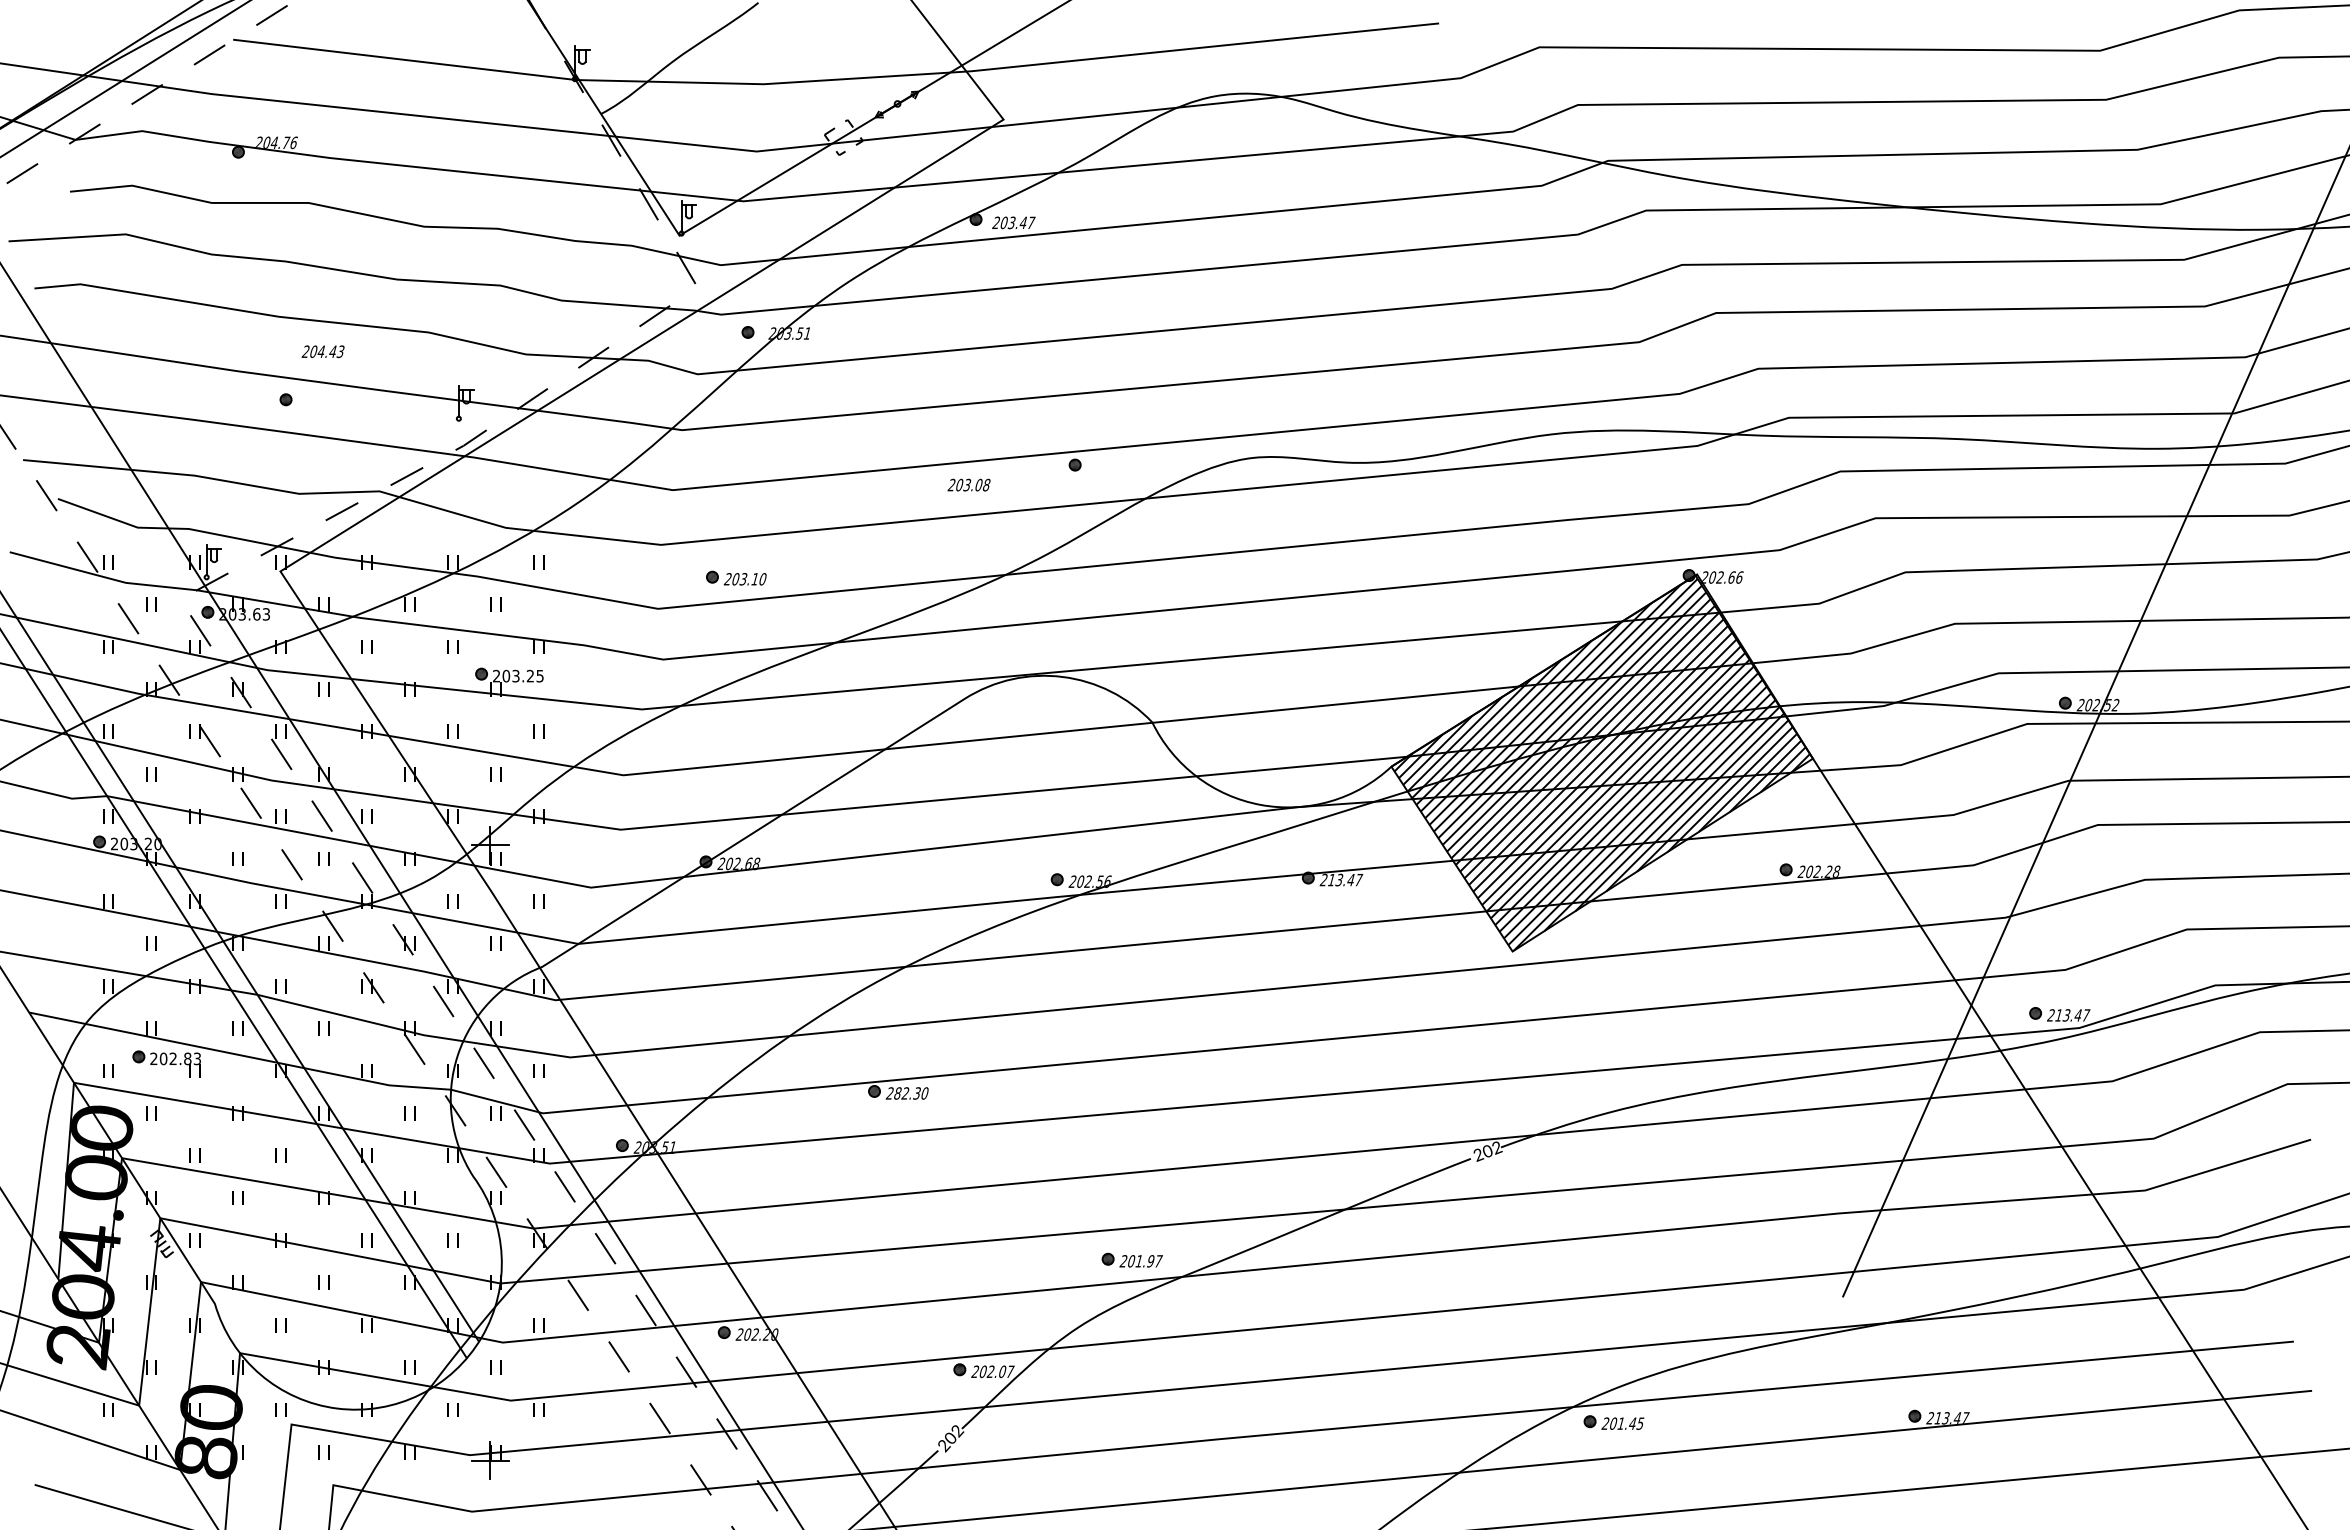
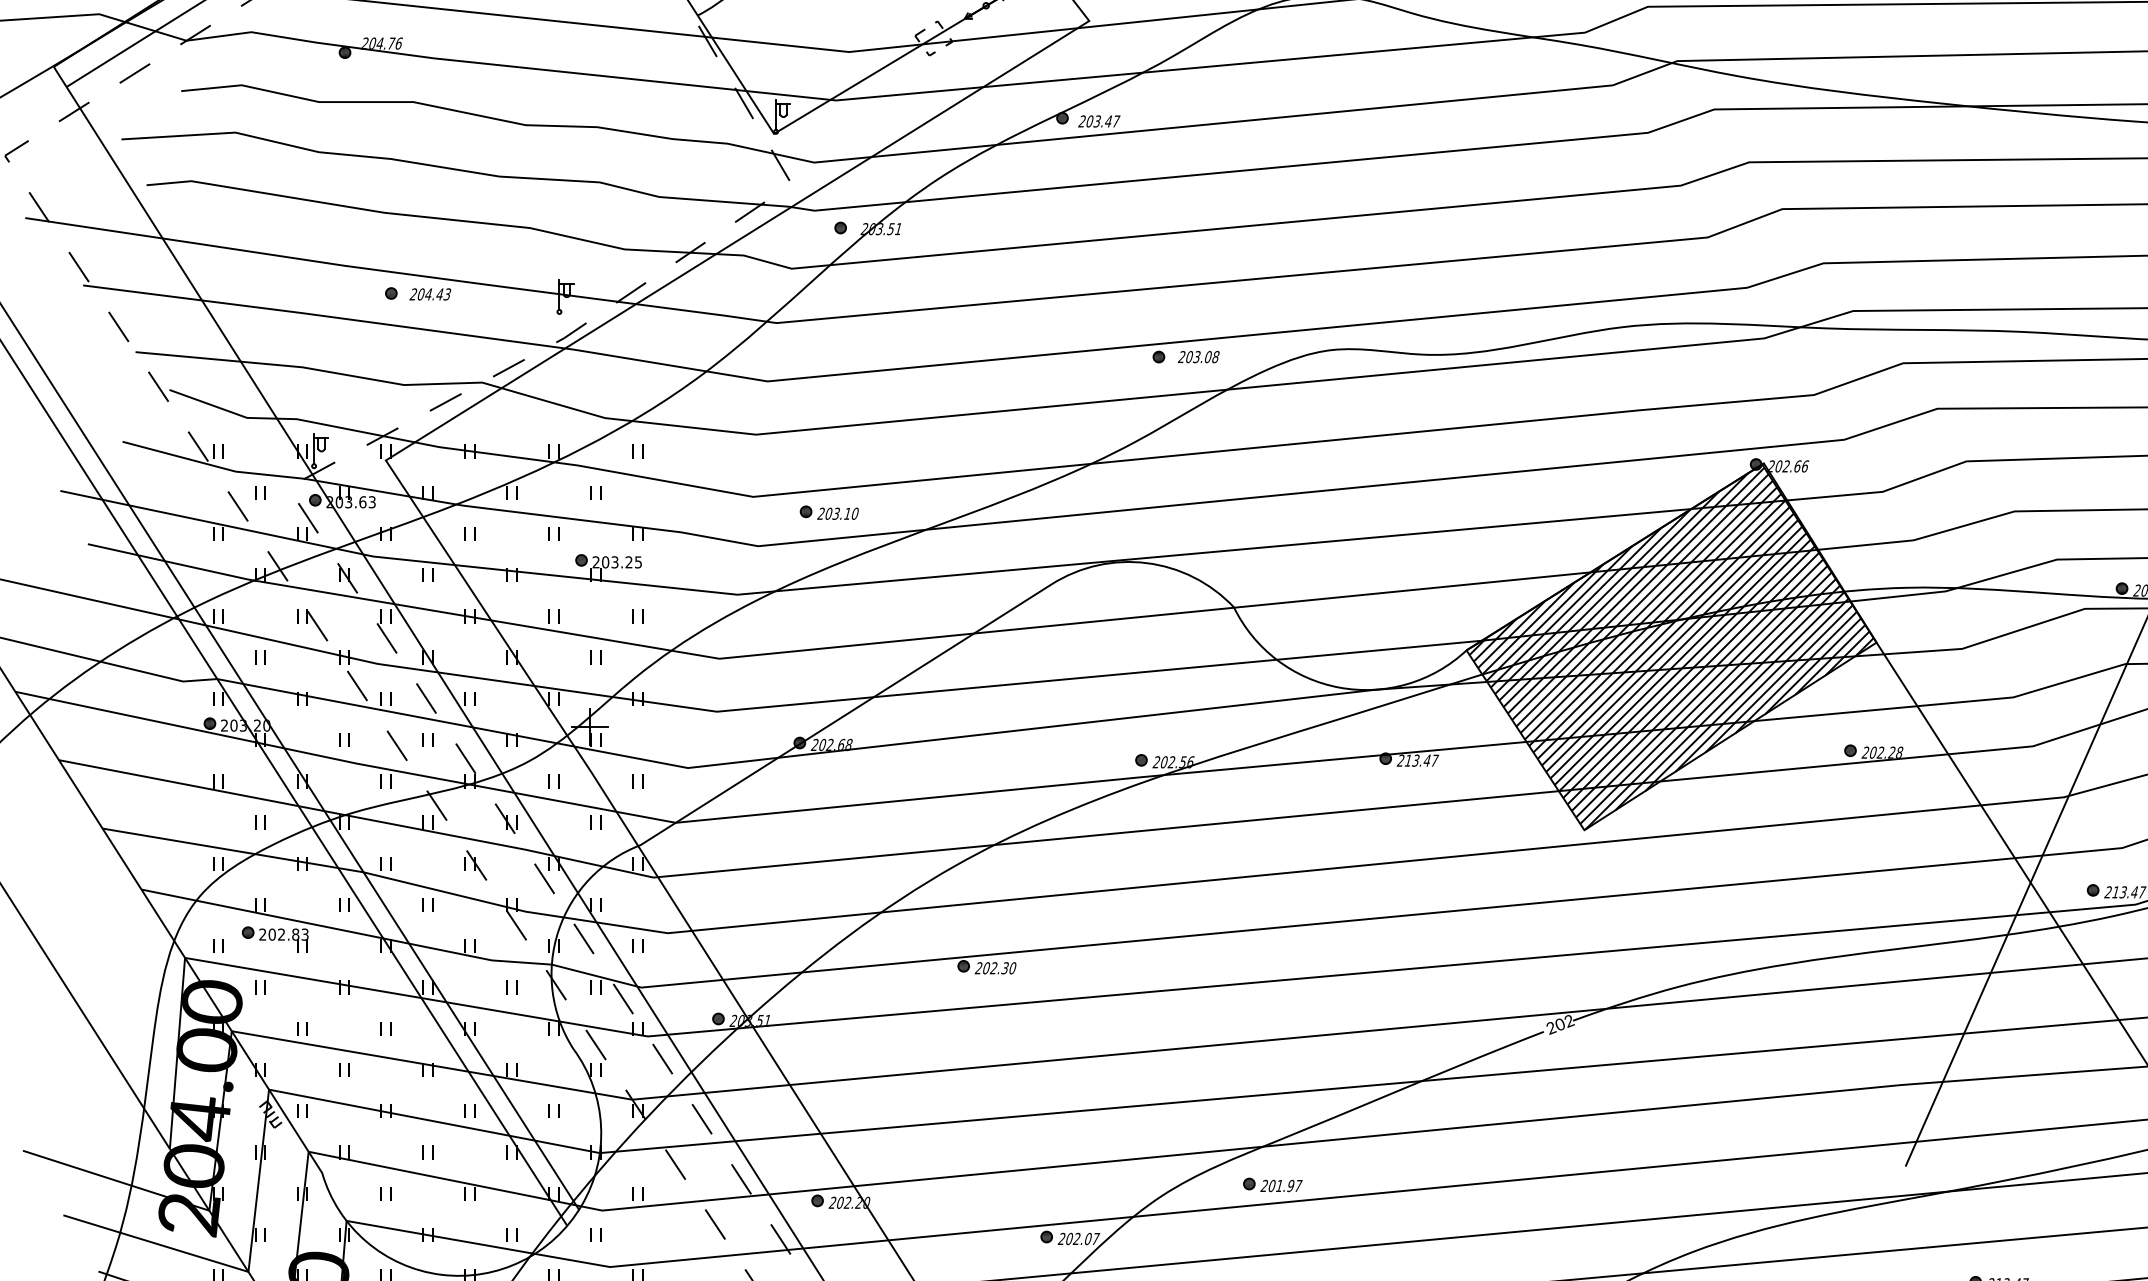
text: (322, 351) -> (429, 294), moved
text: (968, 484) -> (1198, 356), moved
part: (736, 577) -> (829, 512), moved
text: (897, 1093) -> (986, 968), 282.30 -> 202.30
part: (1131, 1259) -> (1272, 1184), moved

